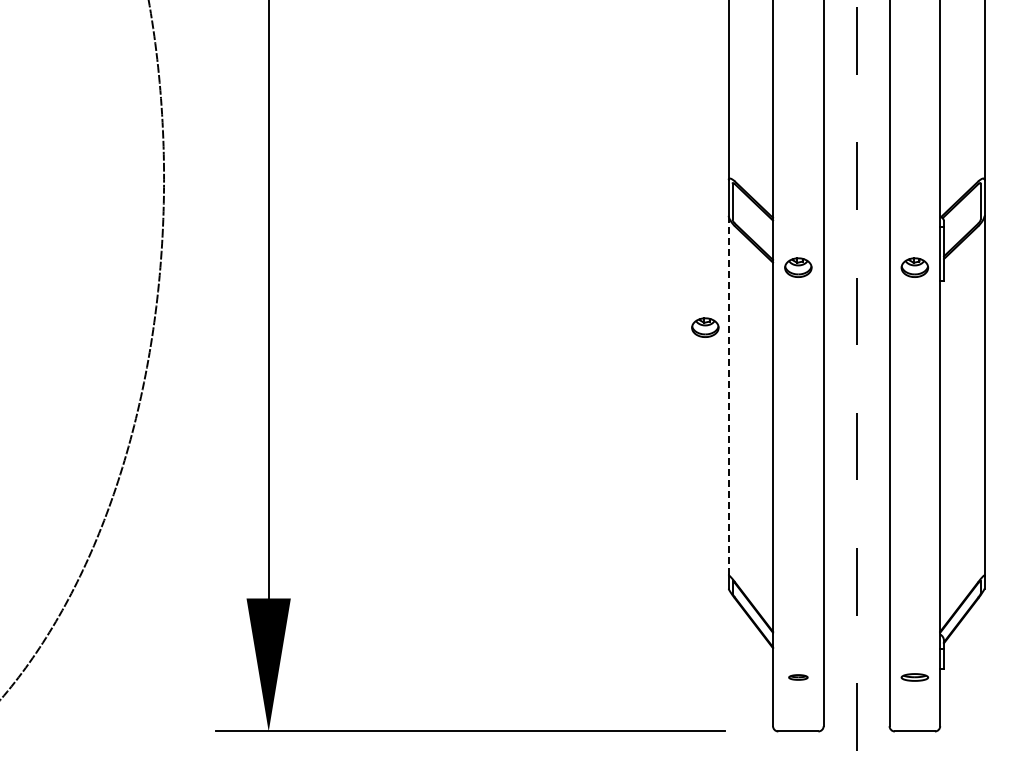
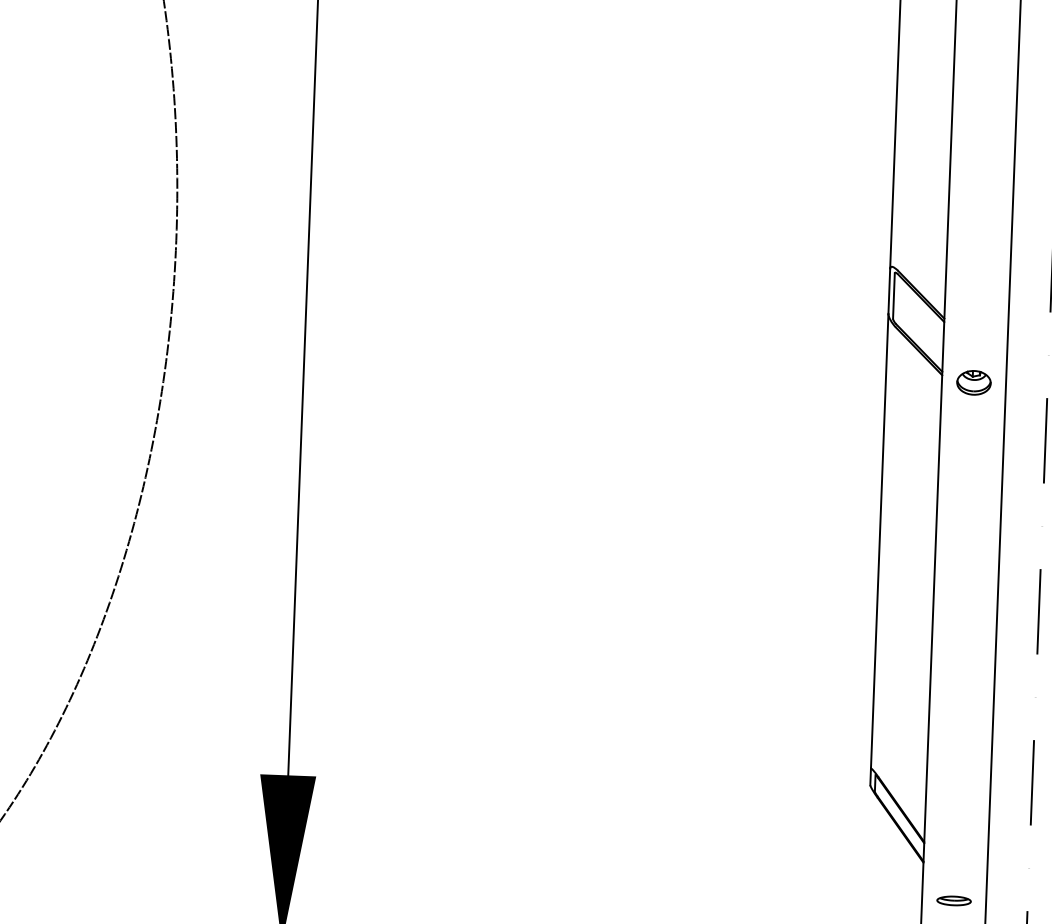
part: (705, 327) -> (853, 453), removed
line: (728, 395) -> (879, 541), dashed -> solid
part: (798, 677) -> (954, 900), size x1.43

